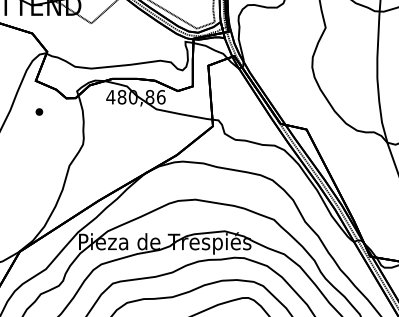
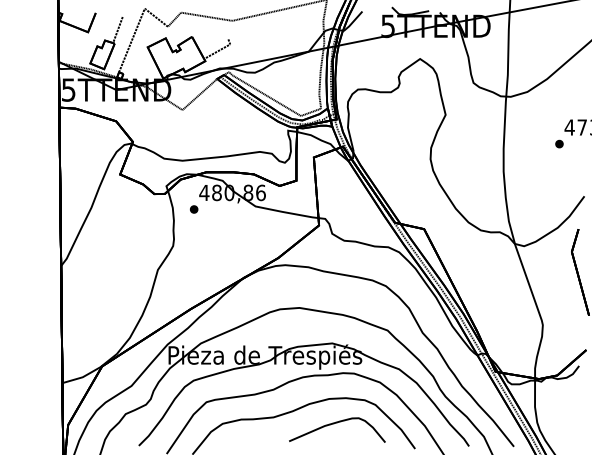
part: (39, 112) -> (194, 209), moved

